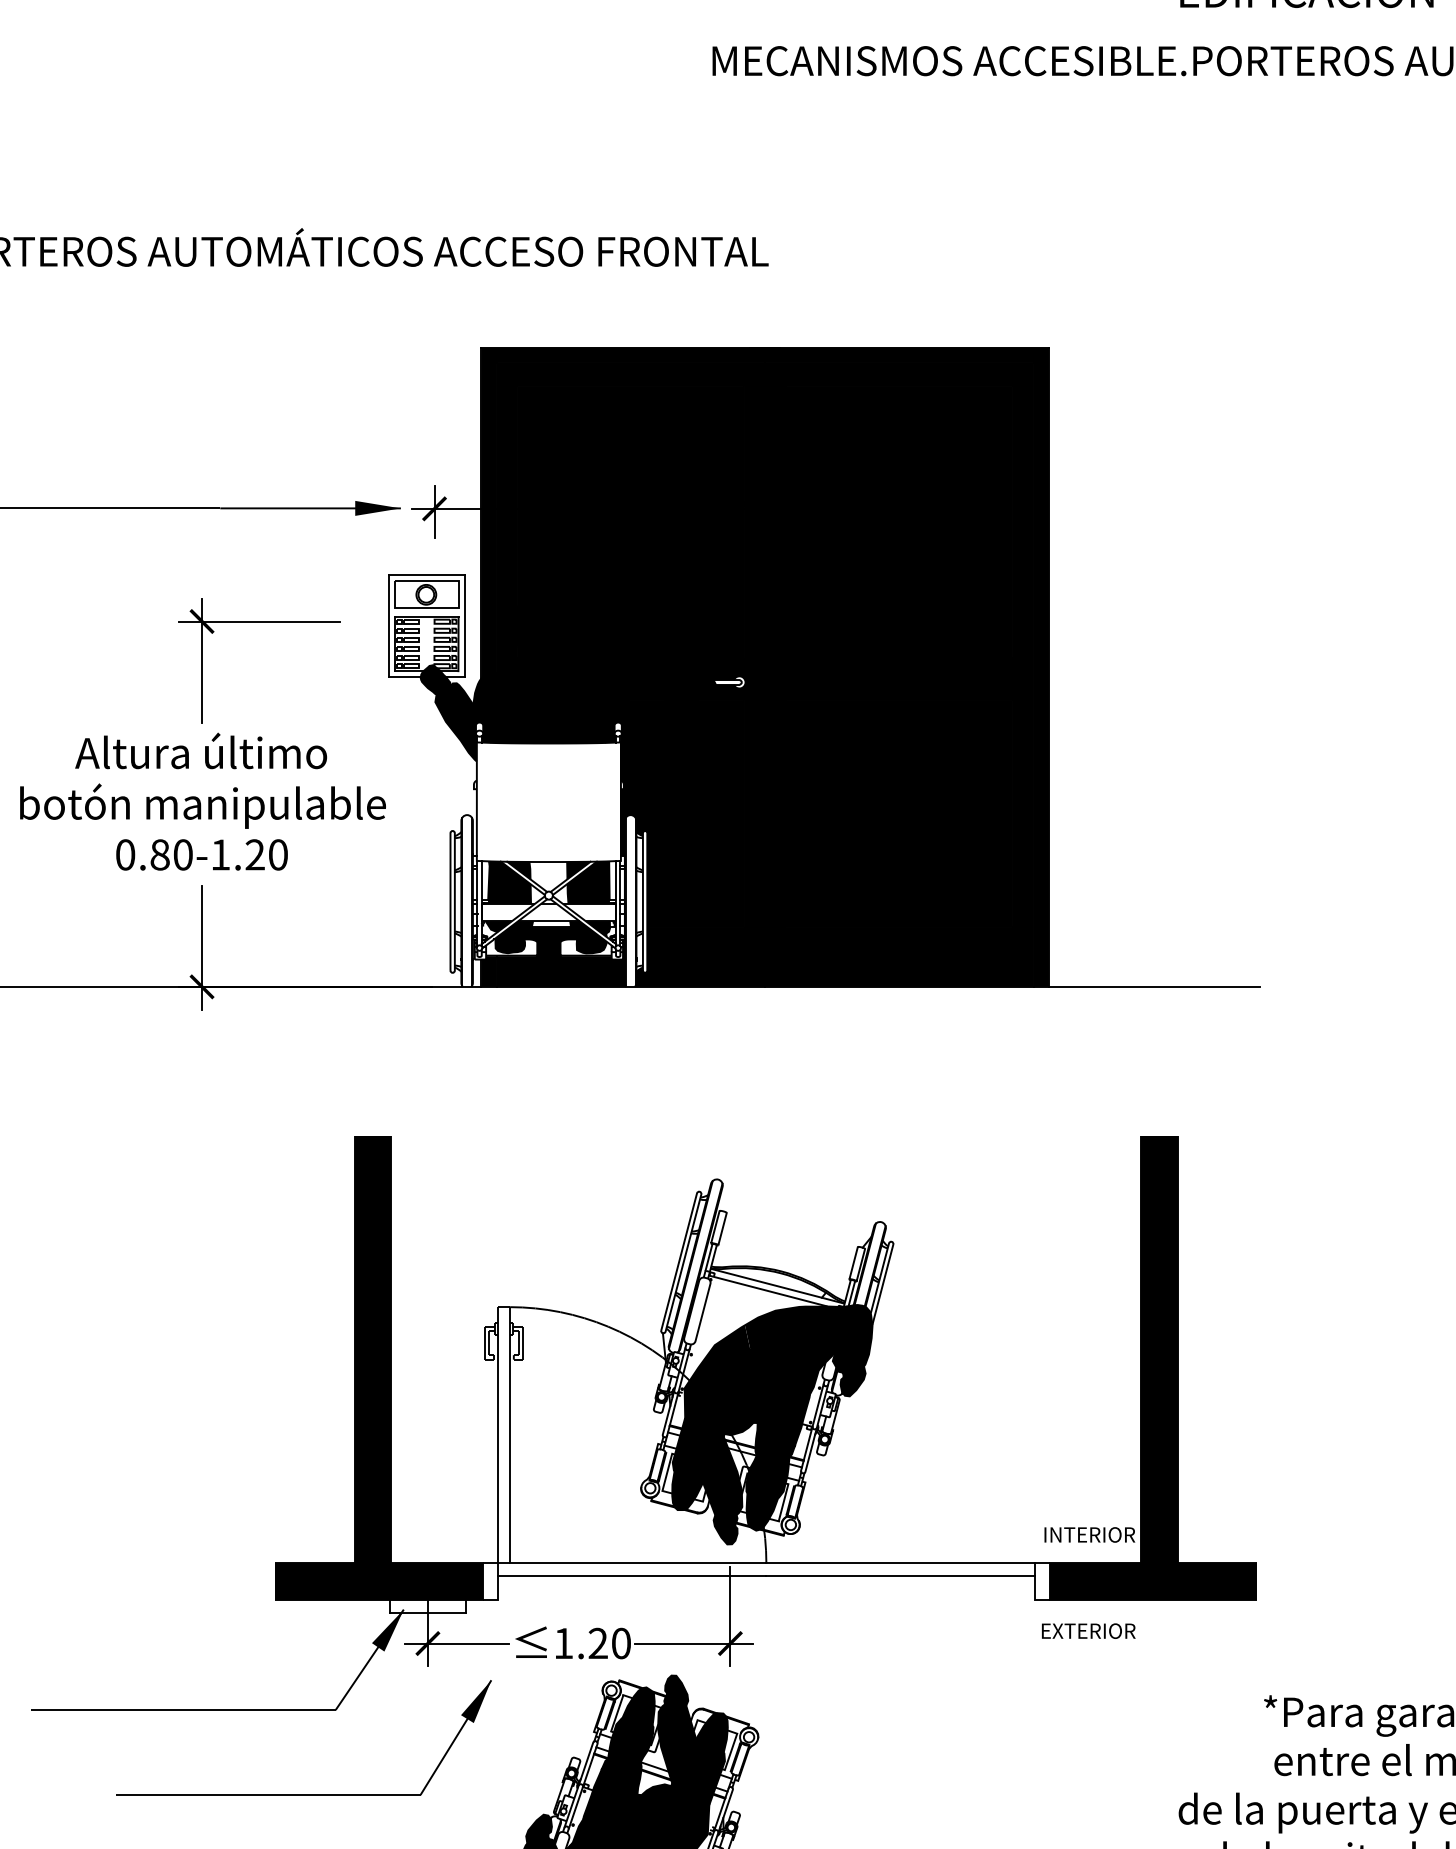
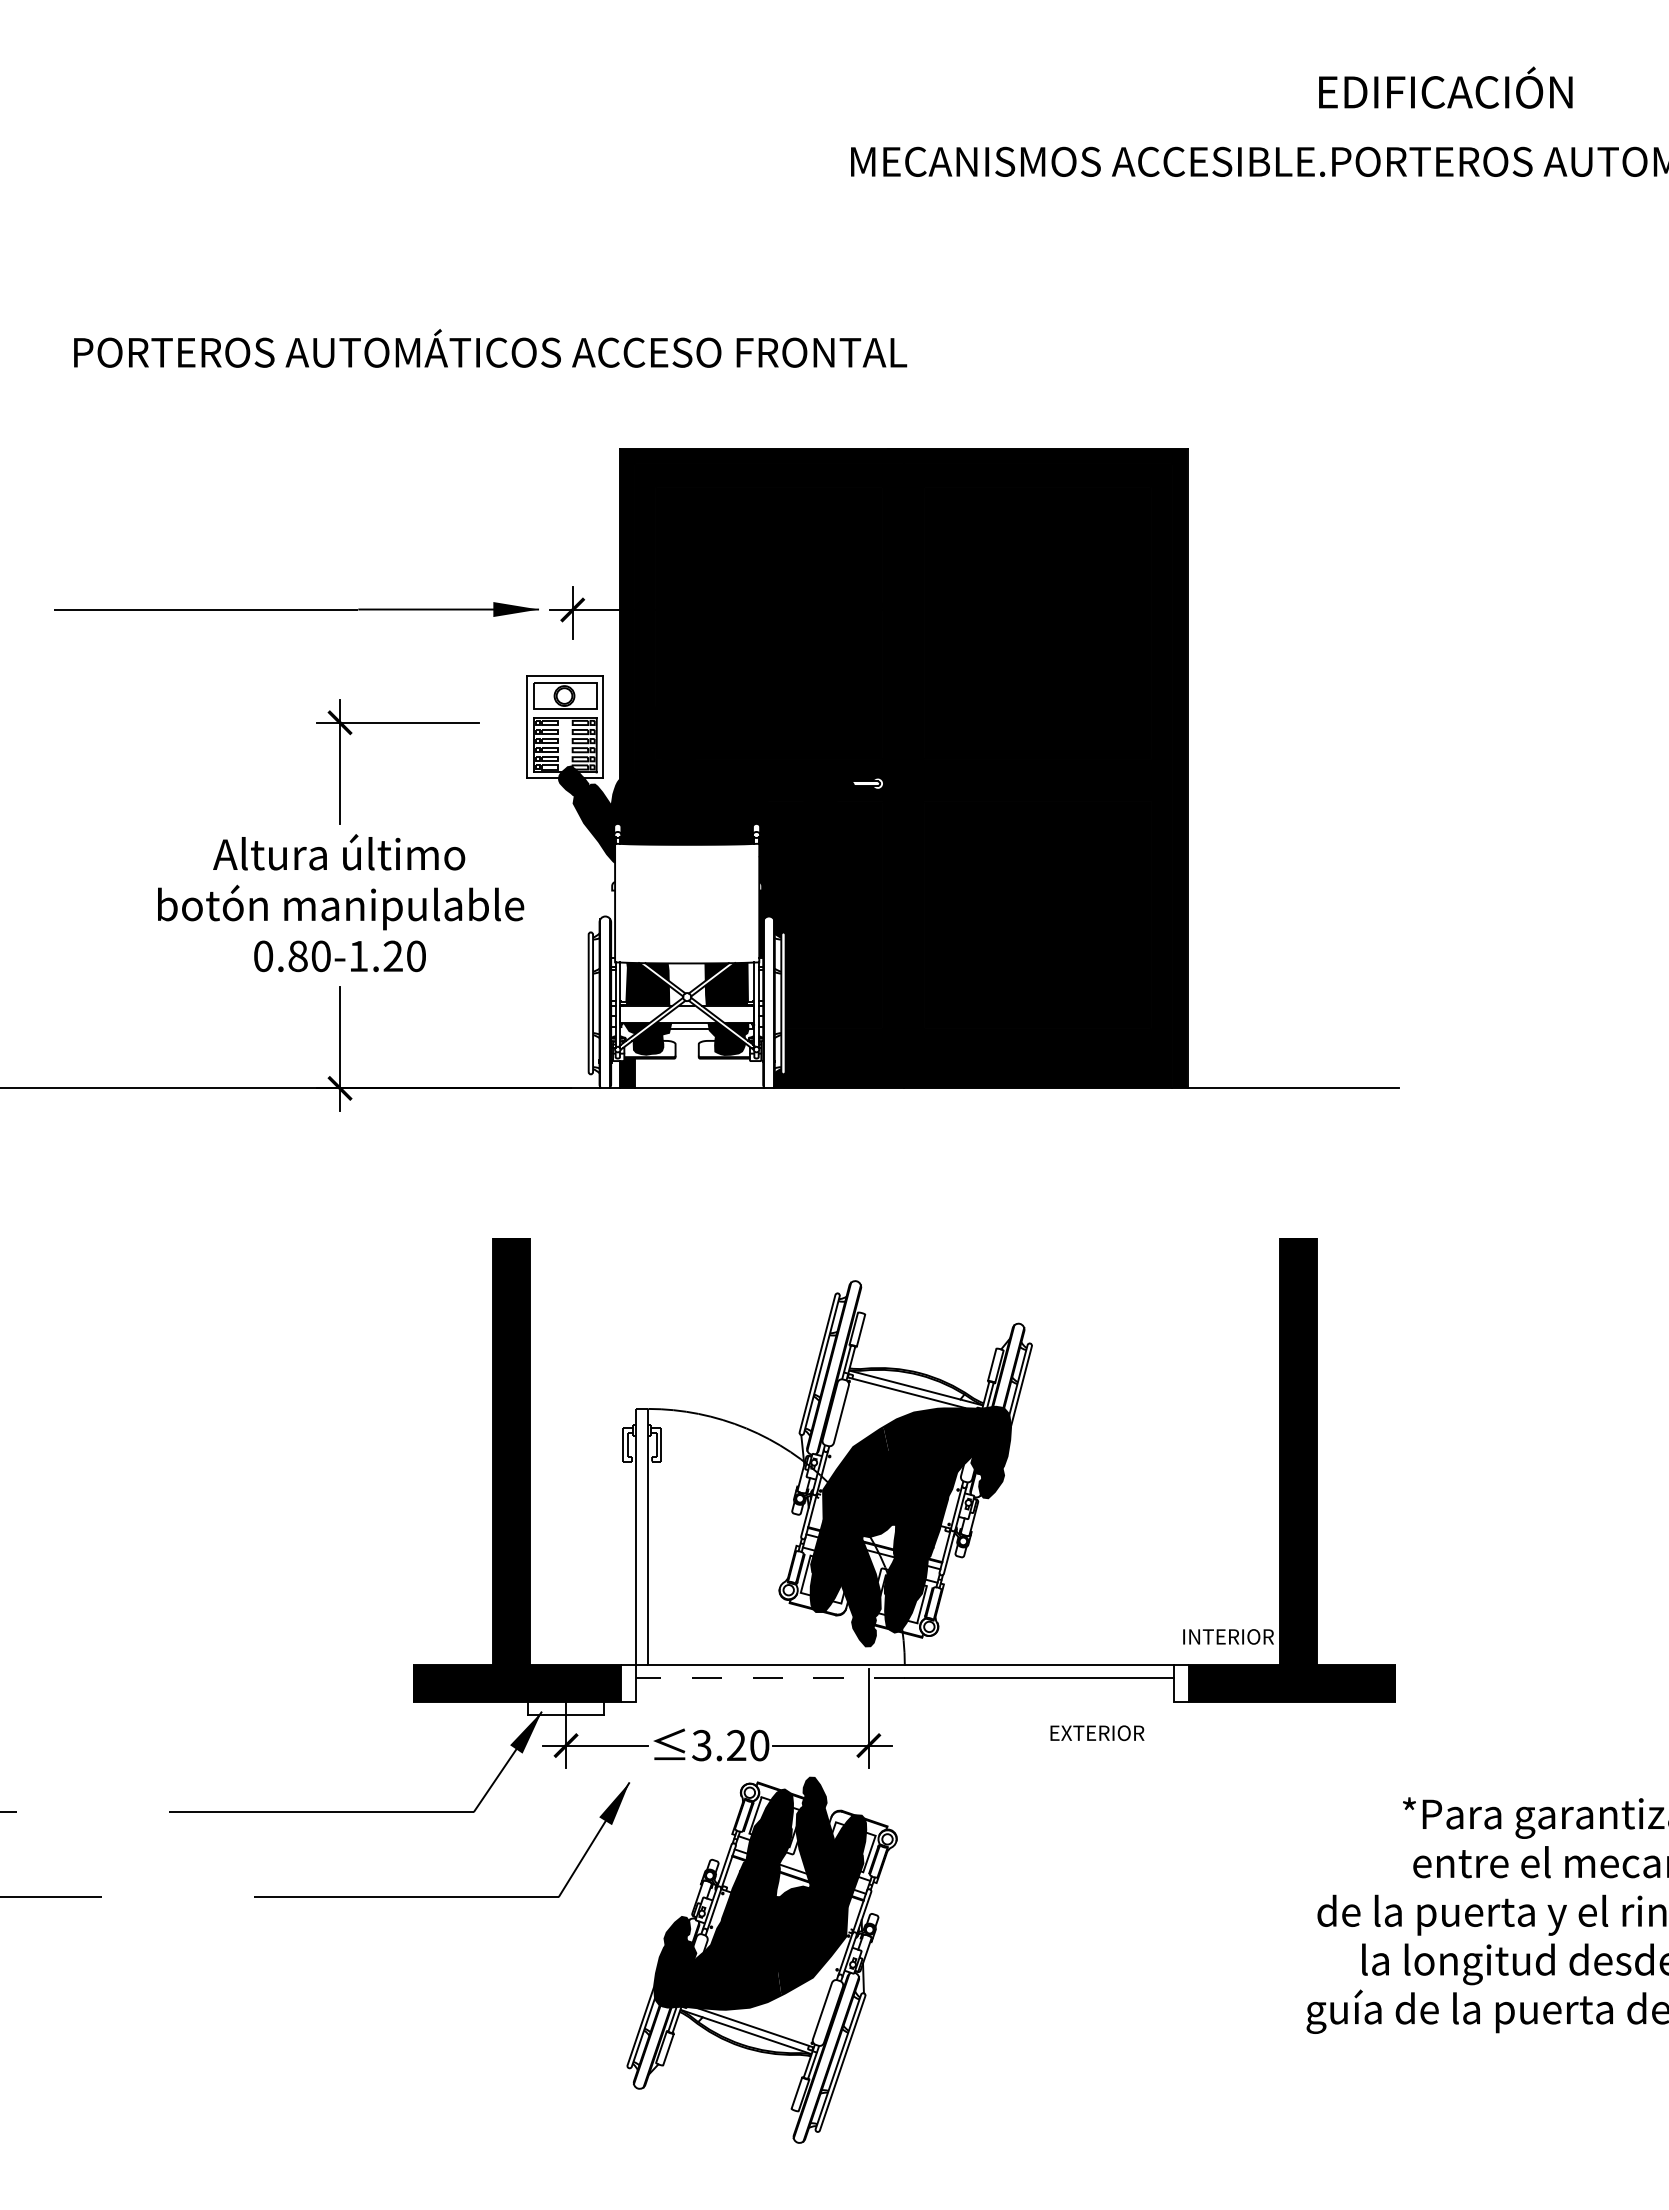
fill: (561, 956) -> (699, 1058), removed
line: (632, 1575) -> (770, 1677), solid -> dashed
text: (1088, 1631) -> (1097, 1733), moved
text: (563, 1643) -> (701, 1745), 1.20 -> 3.20

